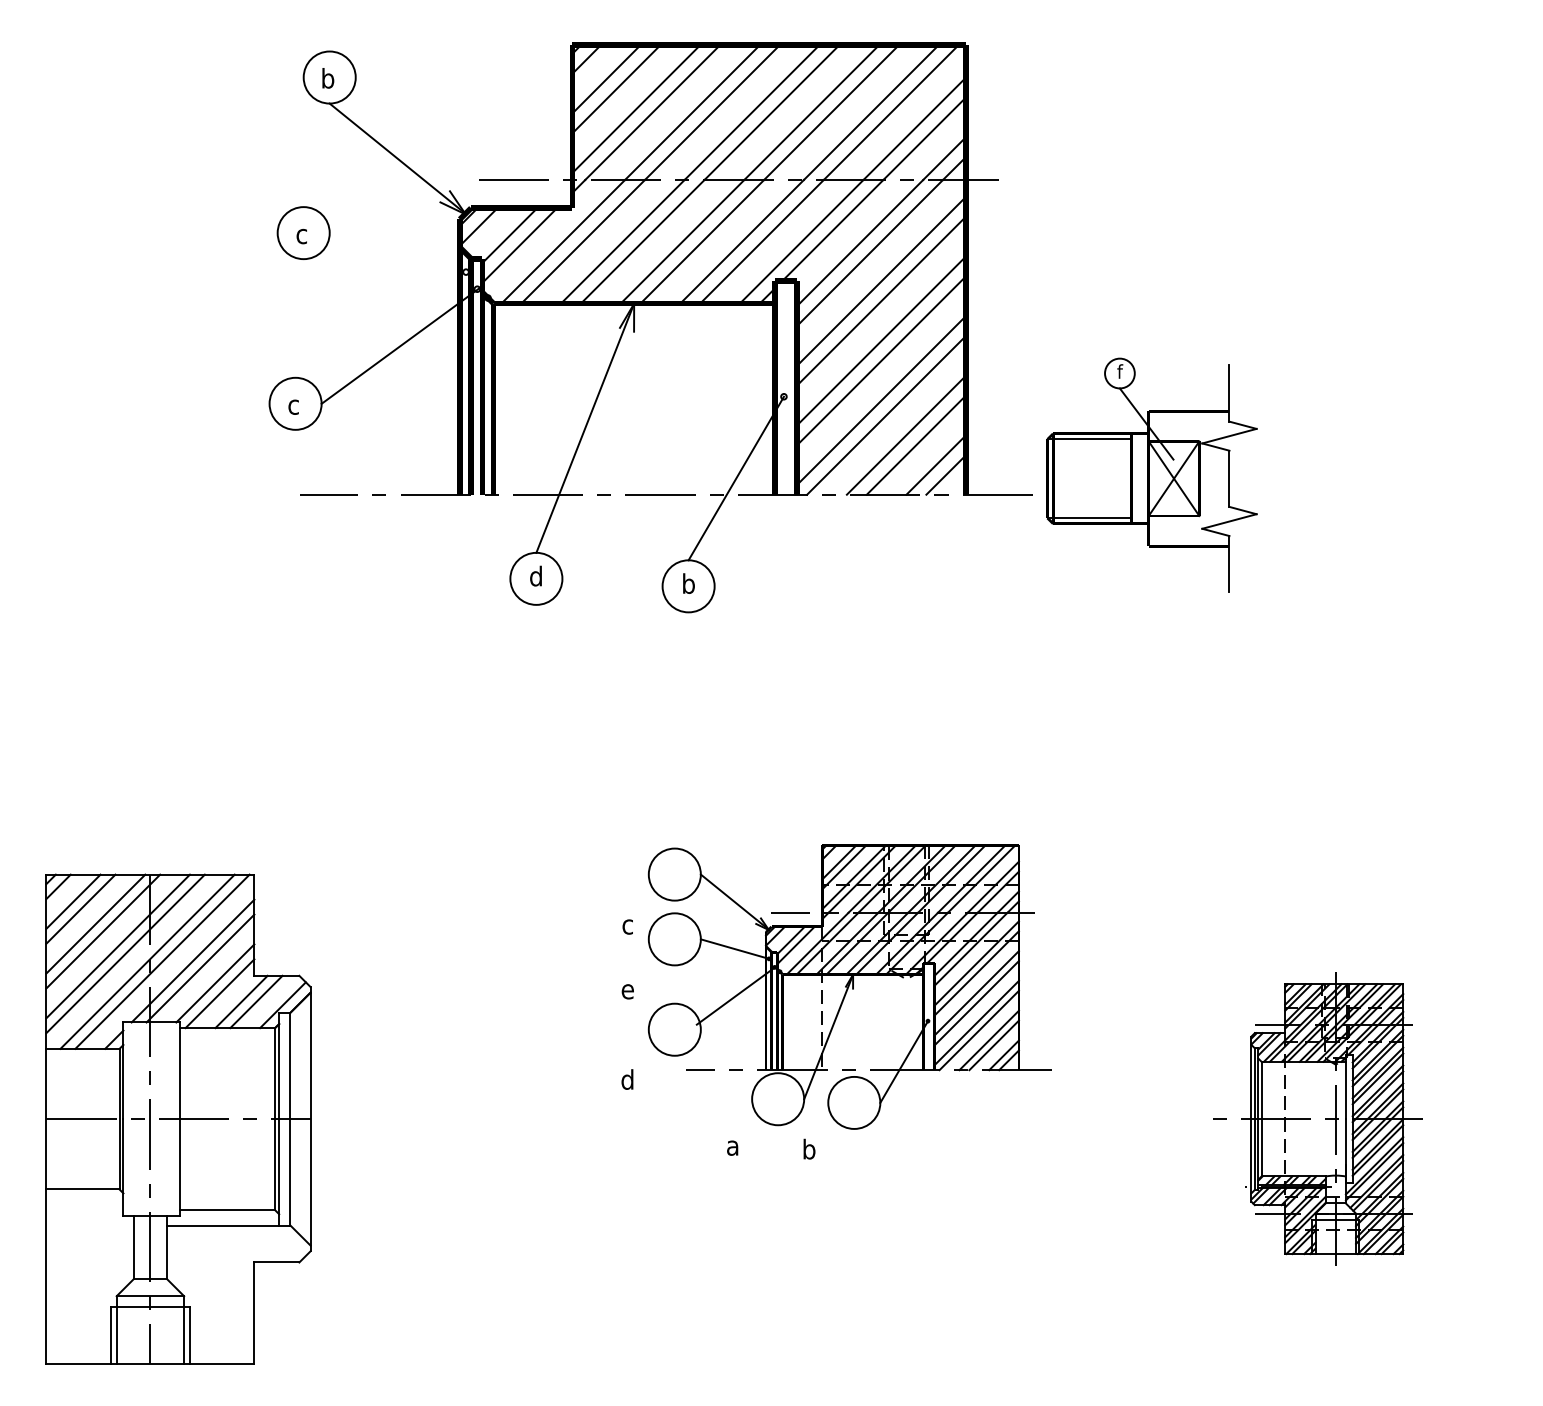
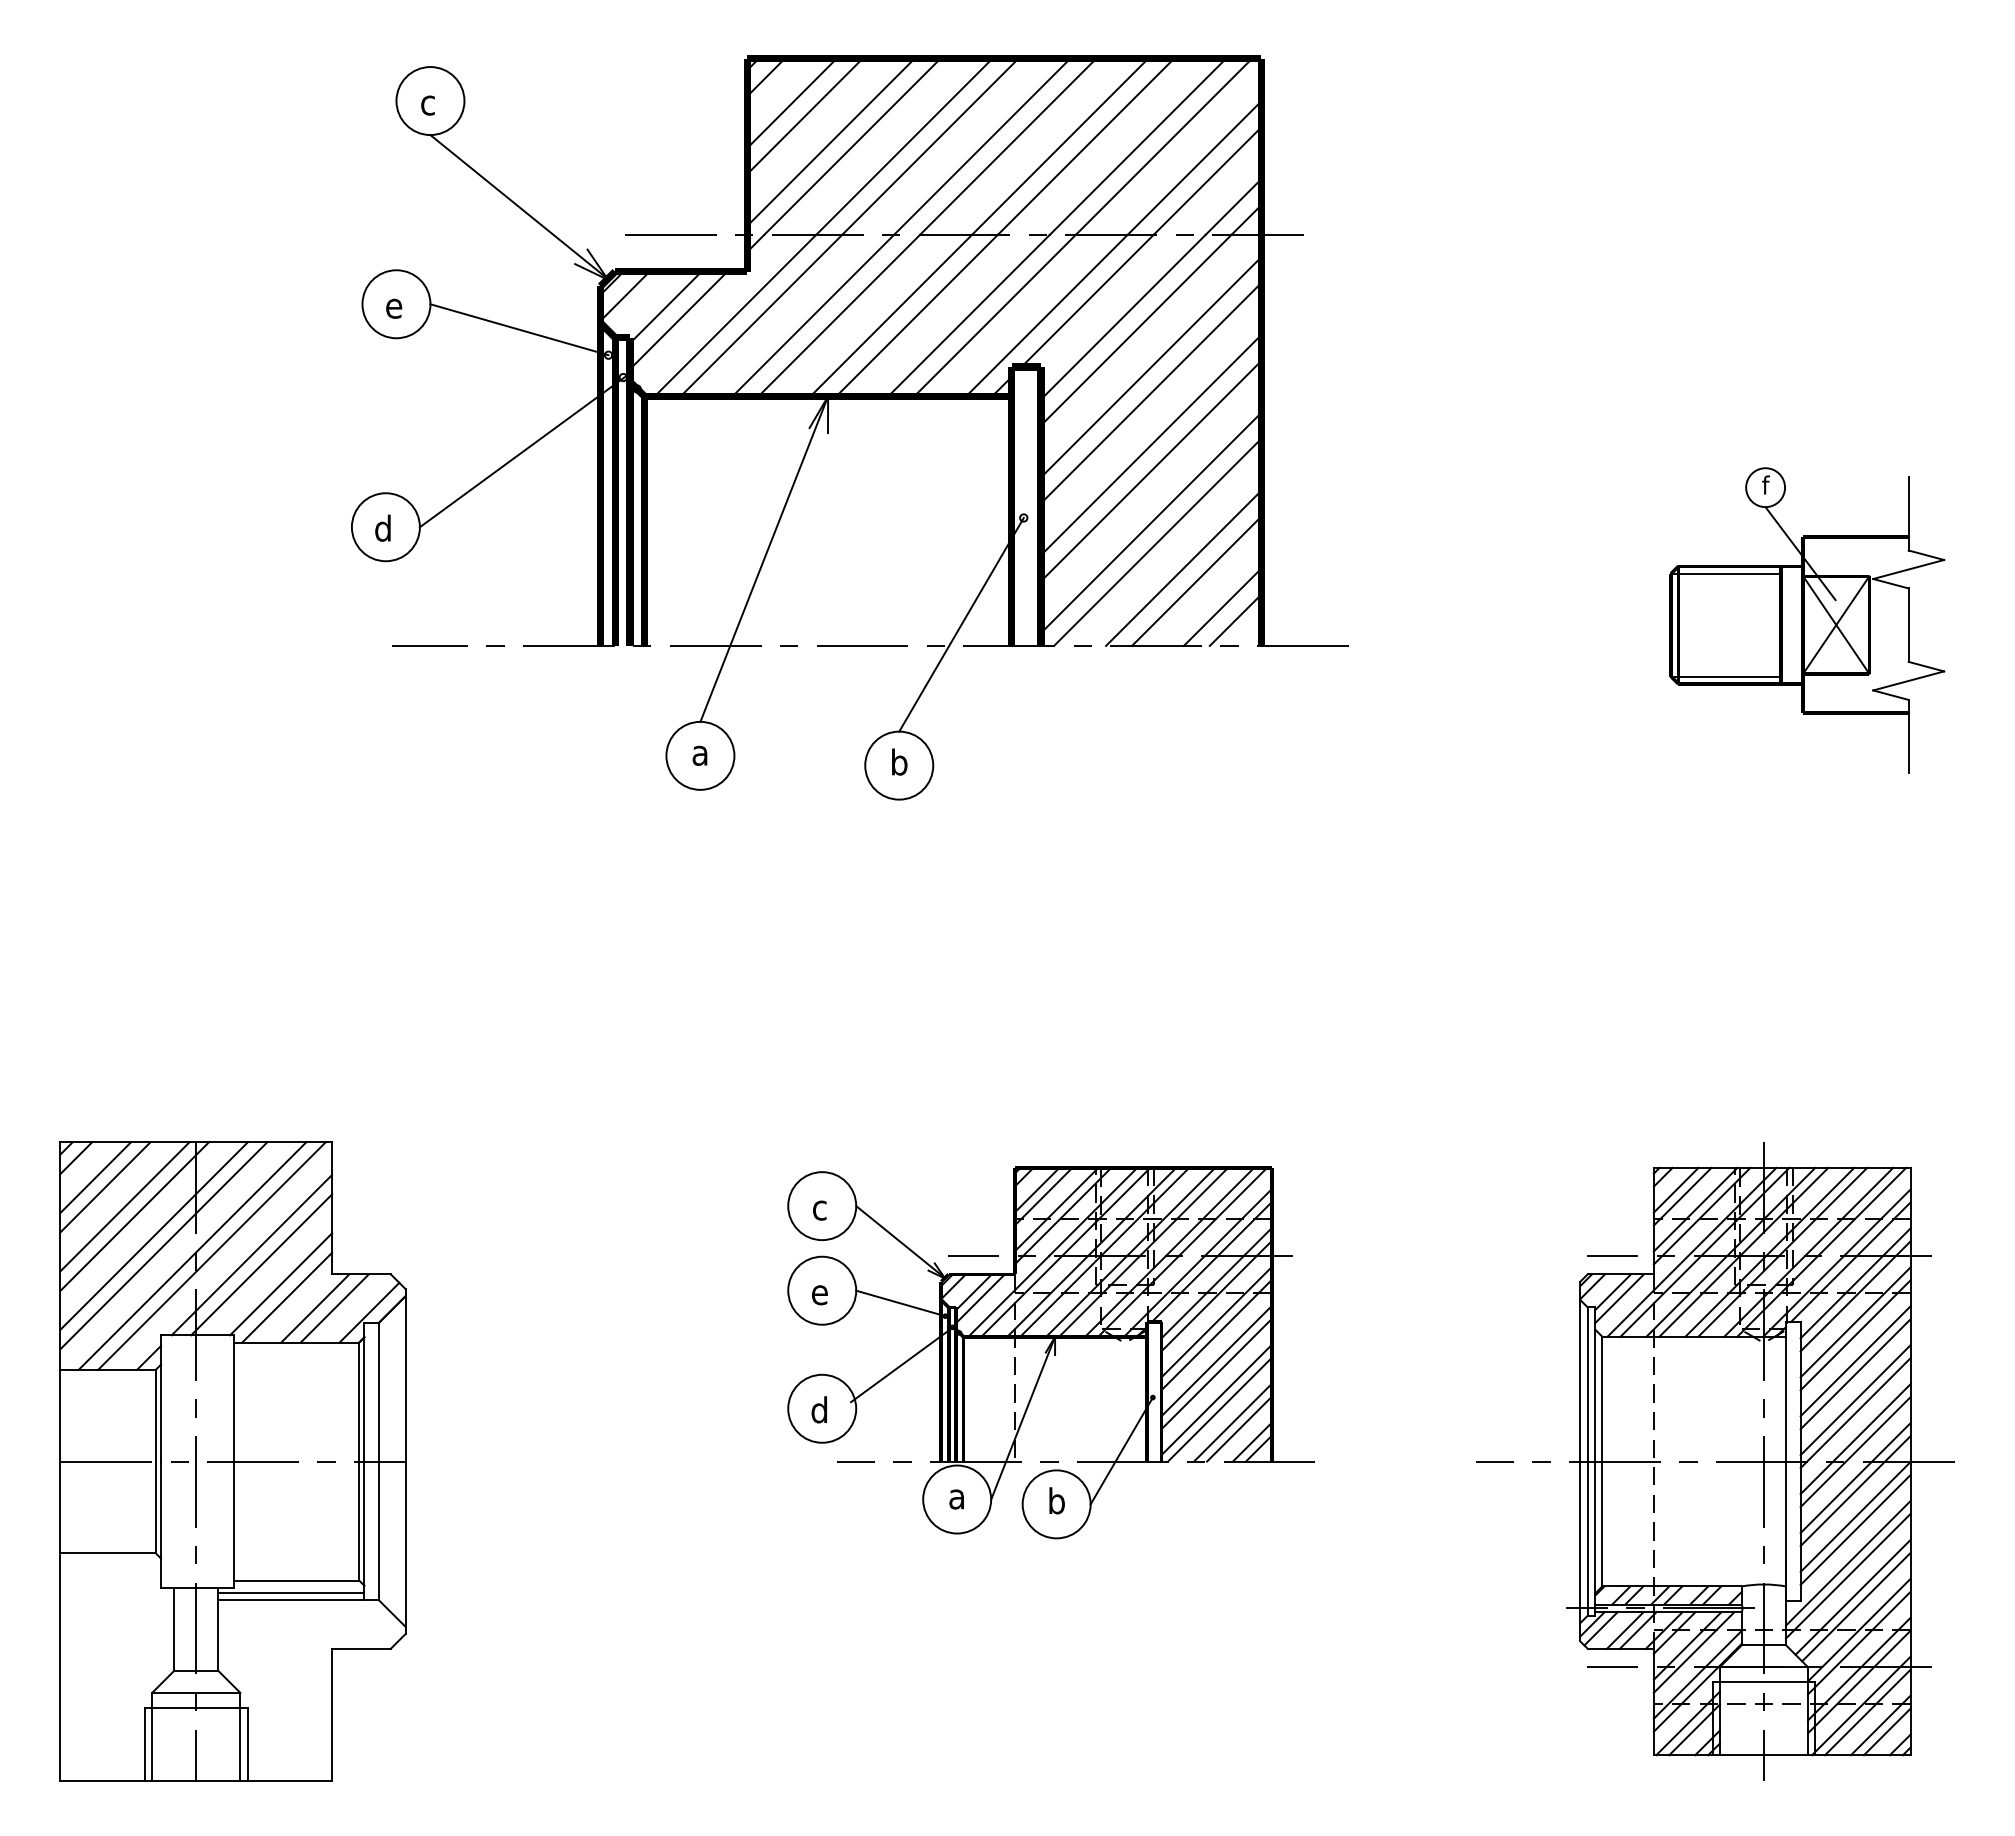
text: (328, 77) -> (428, 101), b -> c
text: (302, 236) -> (394, 308), c -> e
line: (397, 252) -> (519, 329), added
text: (293, 404) -> (382, 527), c -> d
part: (1152, 475) -> (1807, 620), moved
text: (535, 575) -> (699, 751), d -> a
part: (849, 986) -> (1050, 1352), moved
part: (1313, 1119) -> (1715, 1461), size x1.67
line: (223, 1220) -> (291, 1593), added

